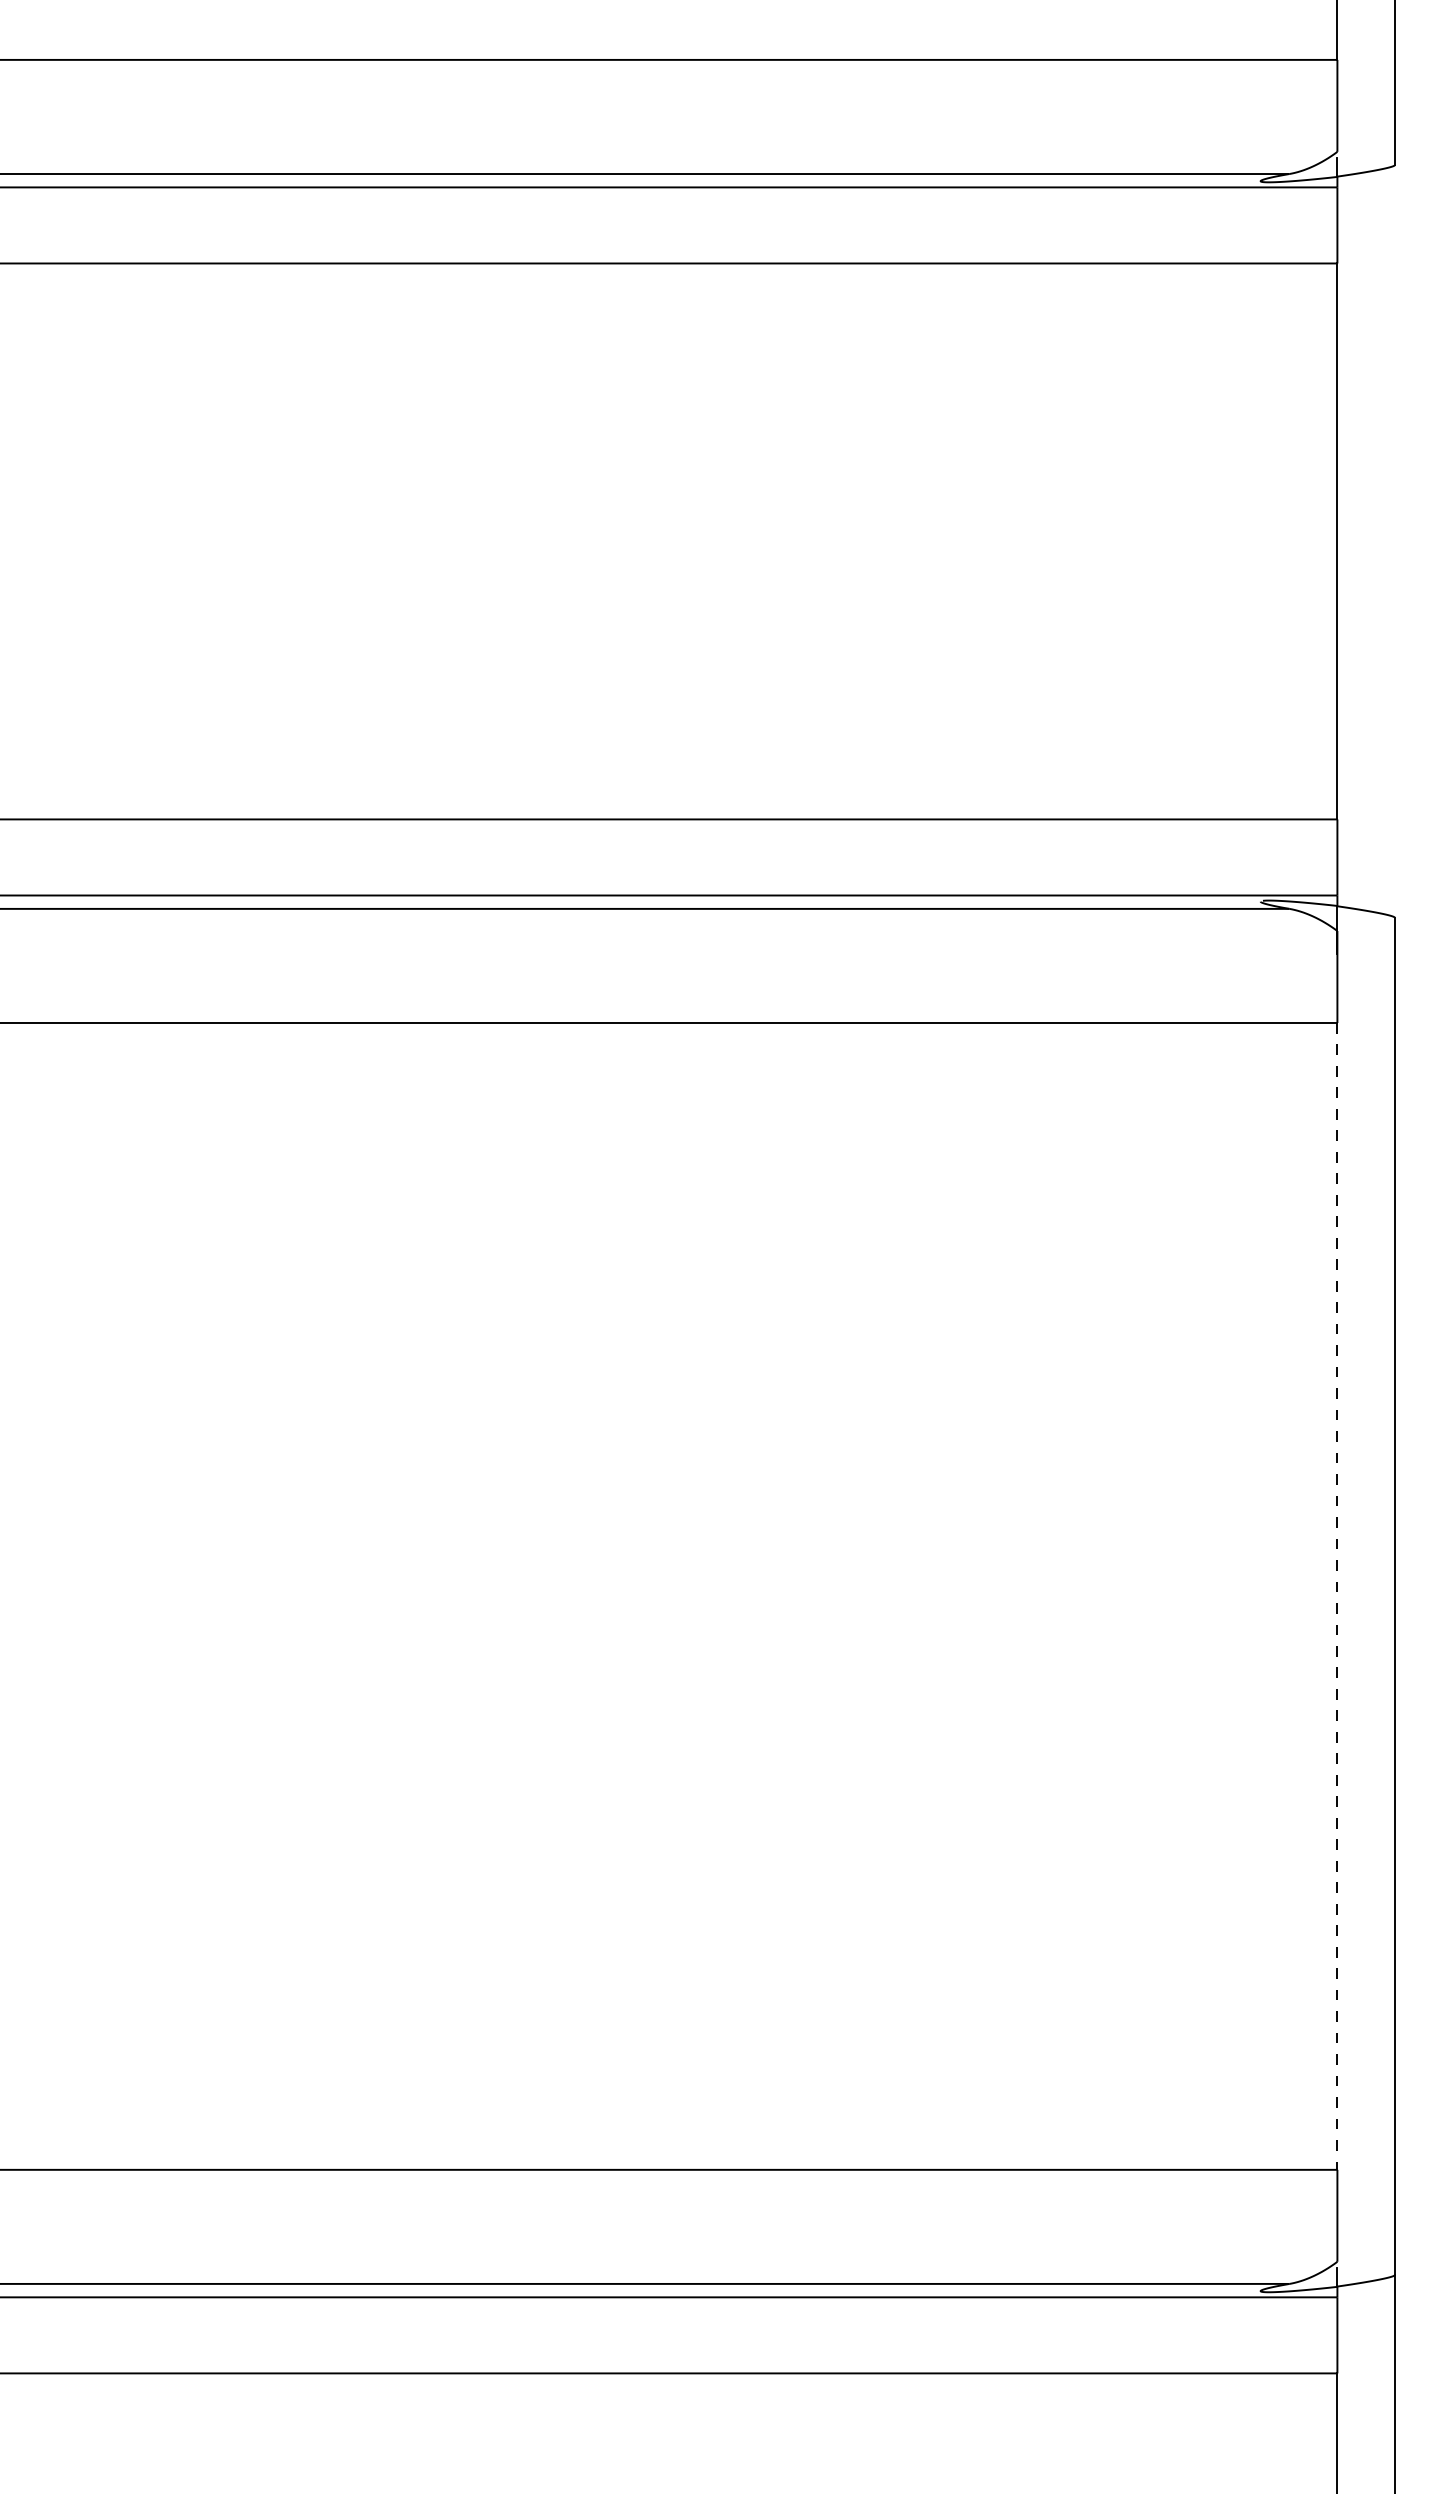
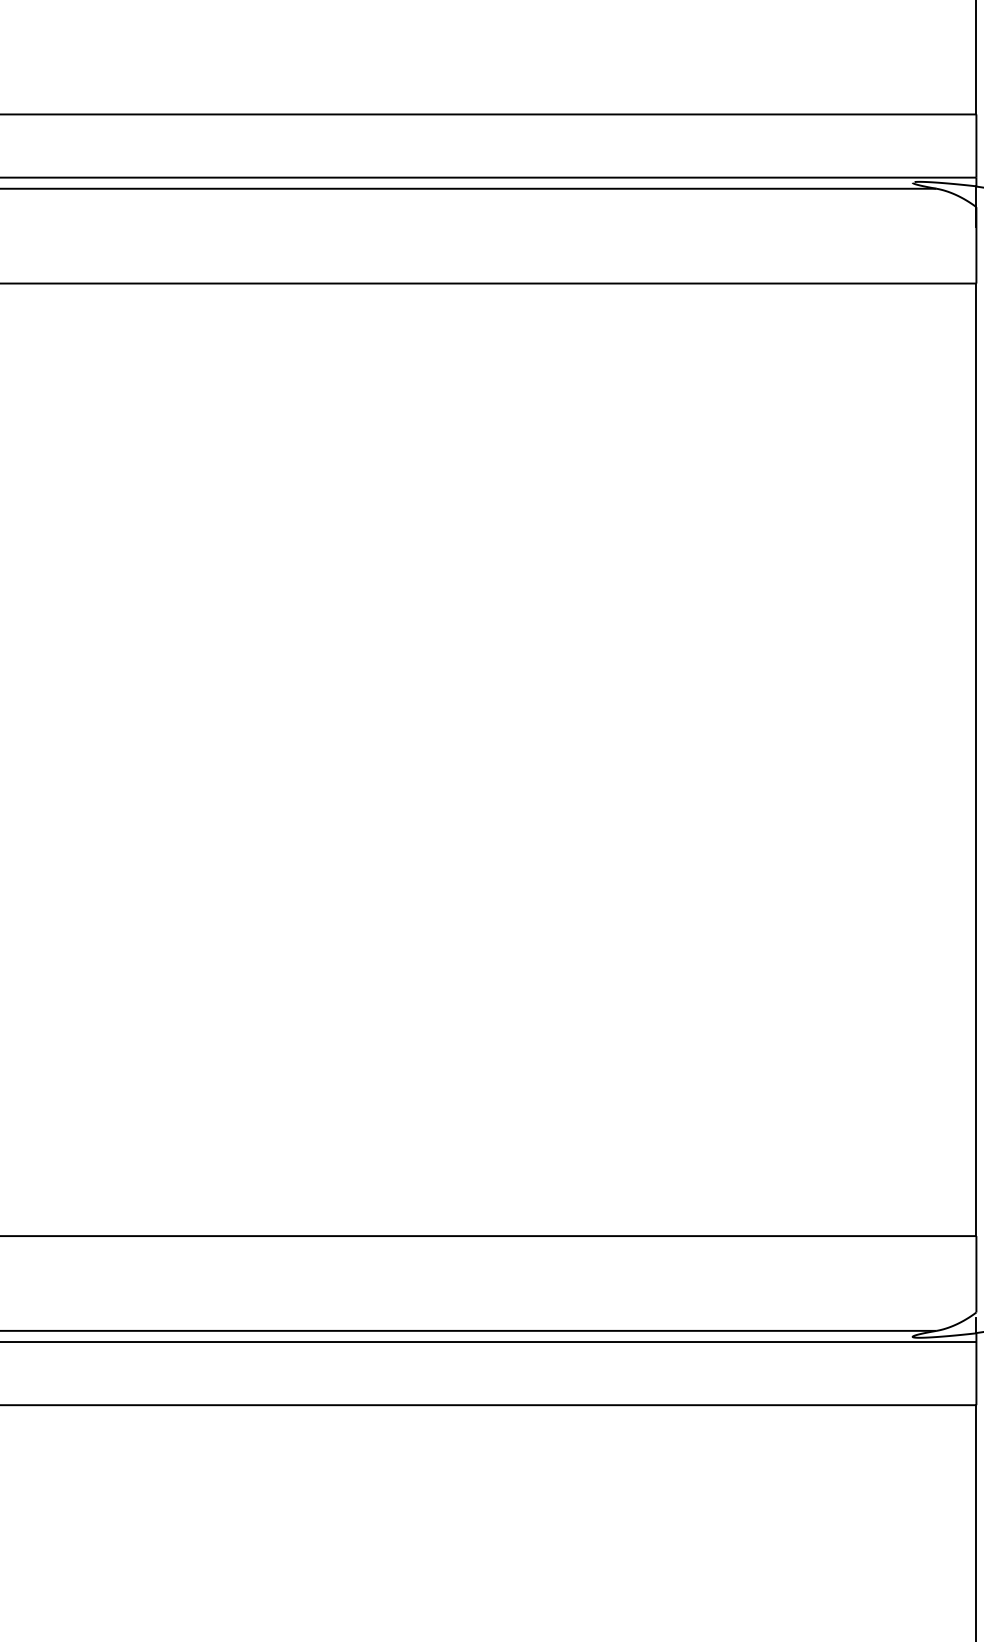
line: (1337, 1596) -> (976, 759), dashed -> solid

